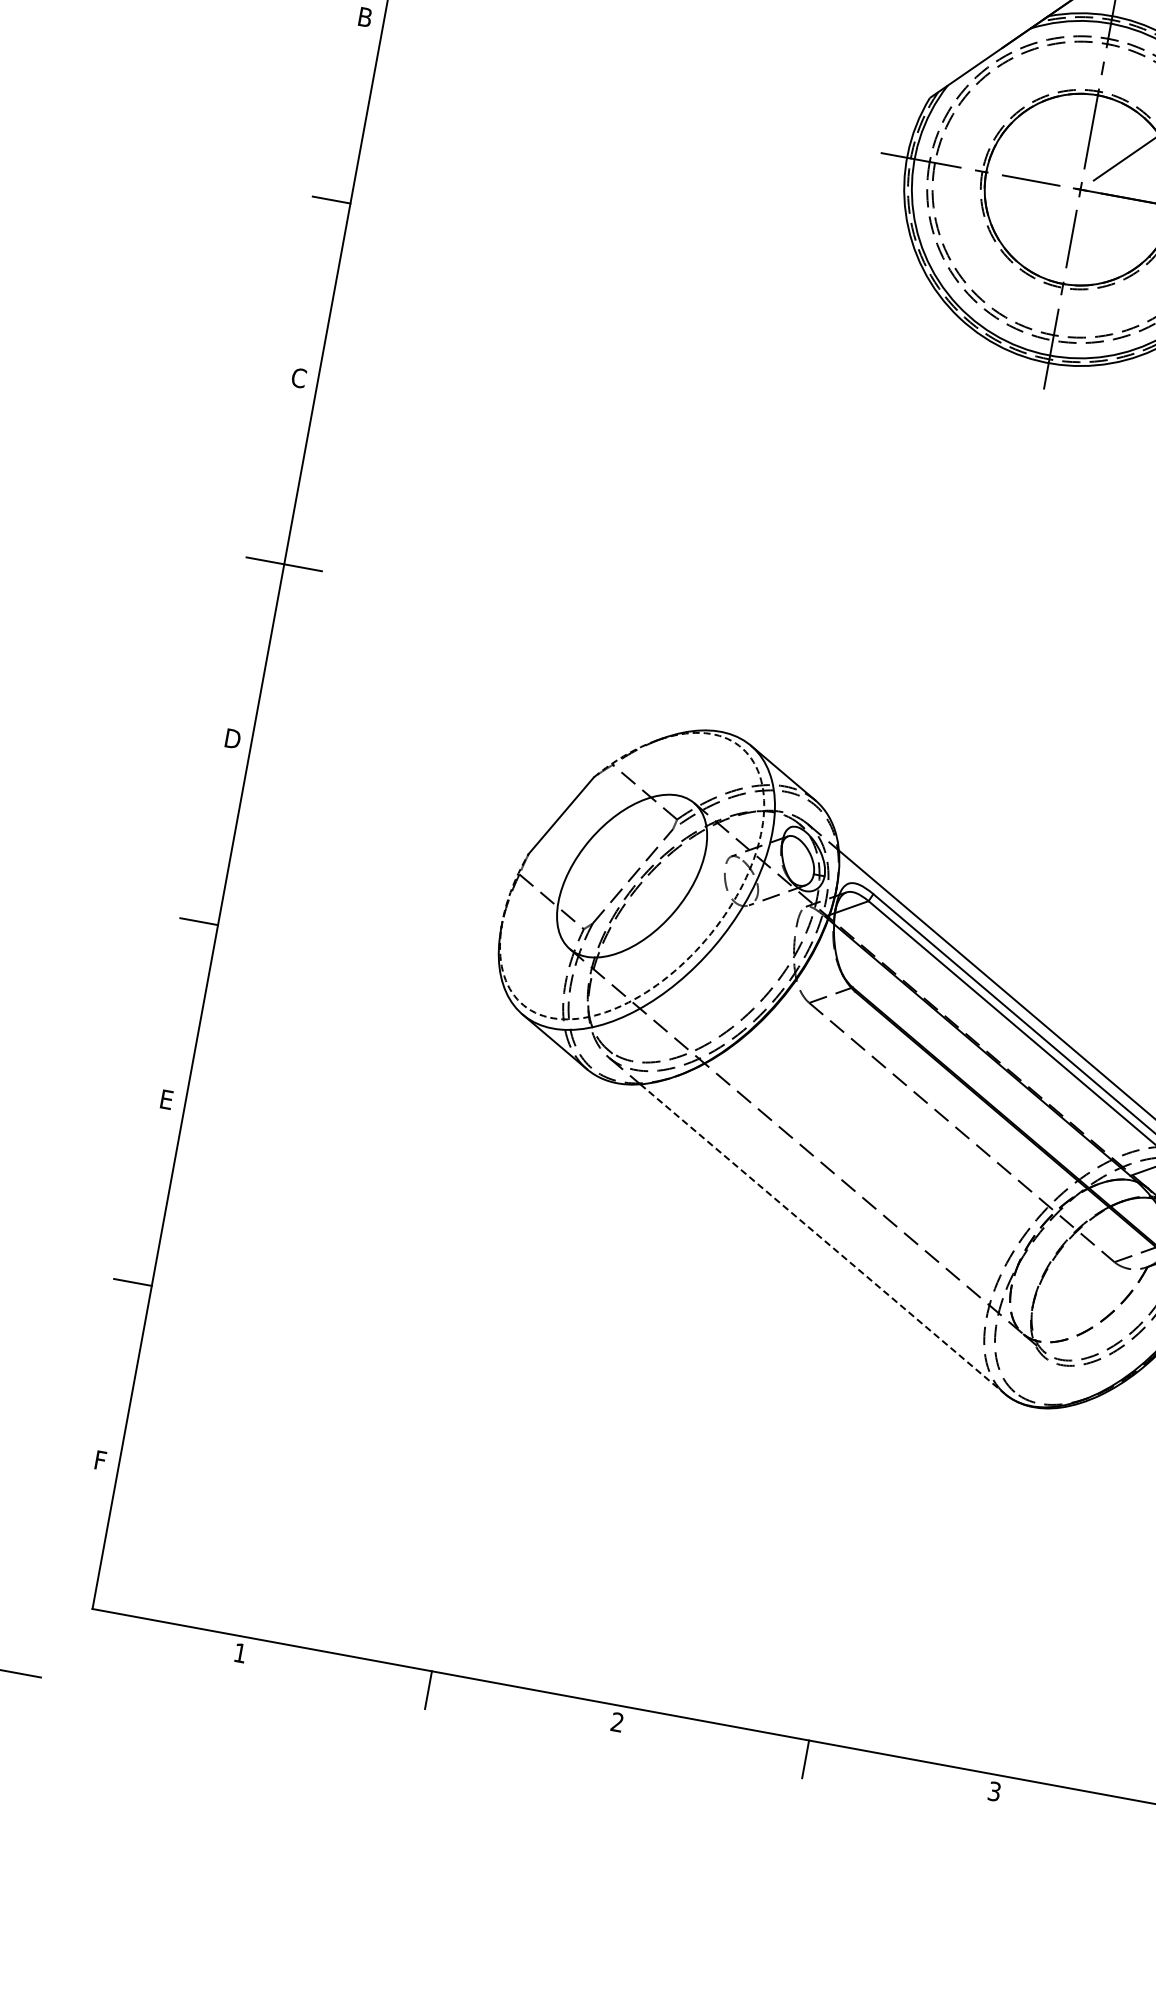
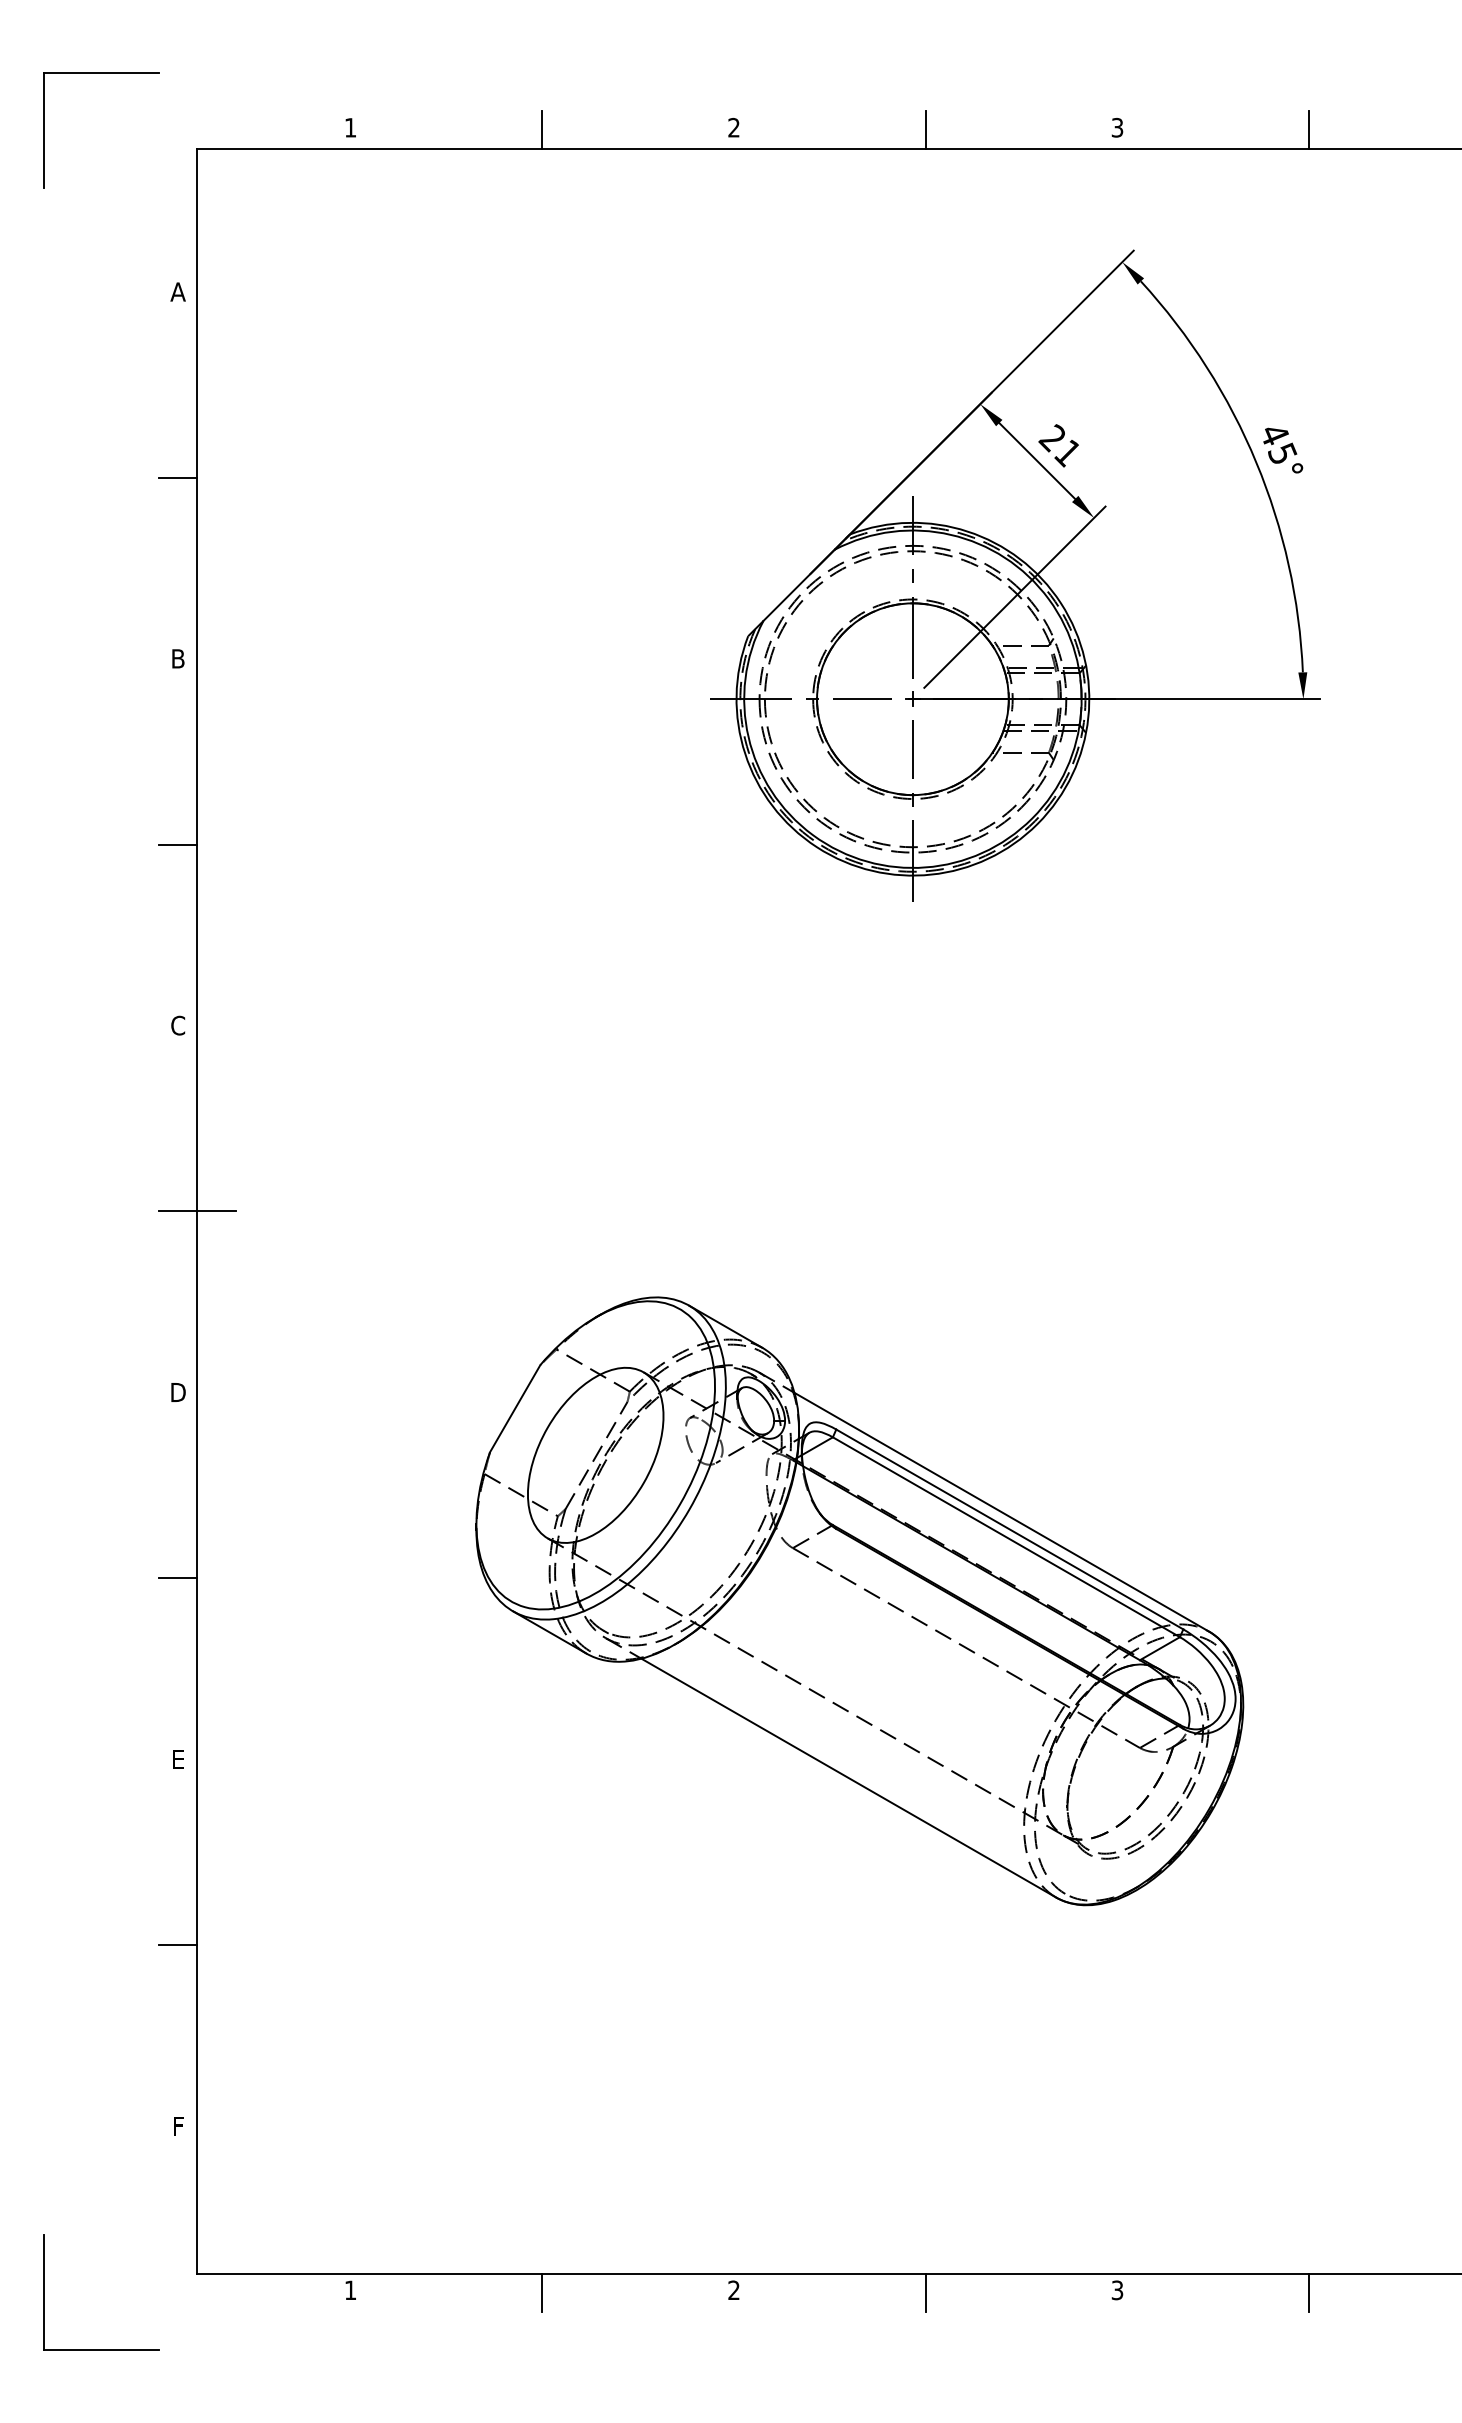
arc: (706, 939) -> (680, 1504), dashed -> solid
line: (823, 1239) -> (849, 1778), dashed -> solid

